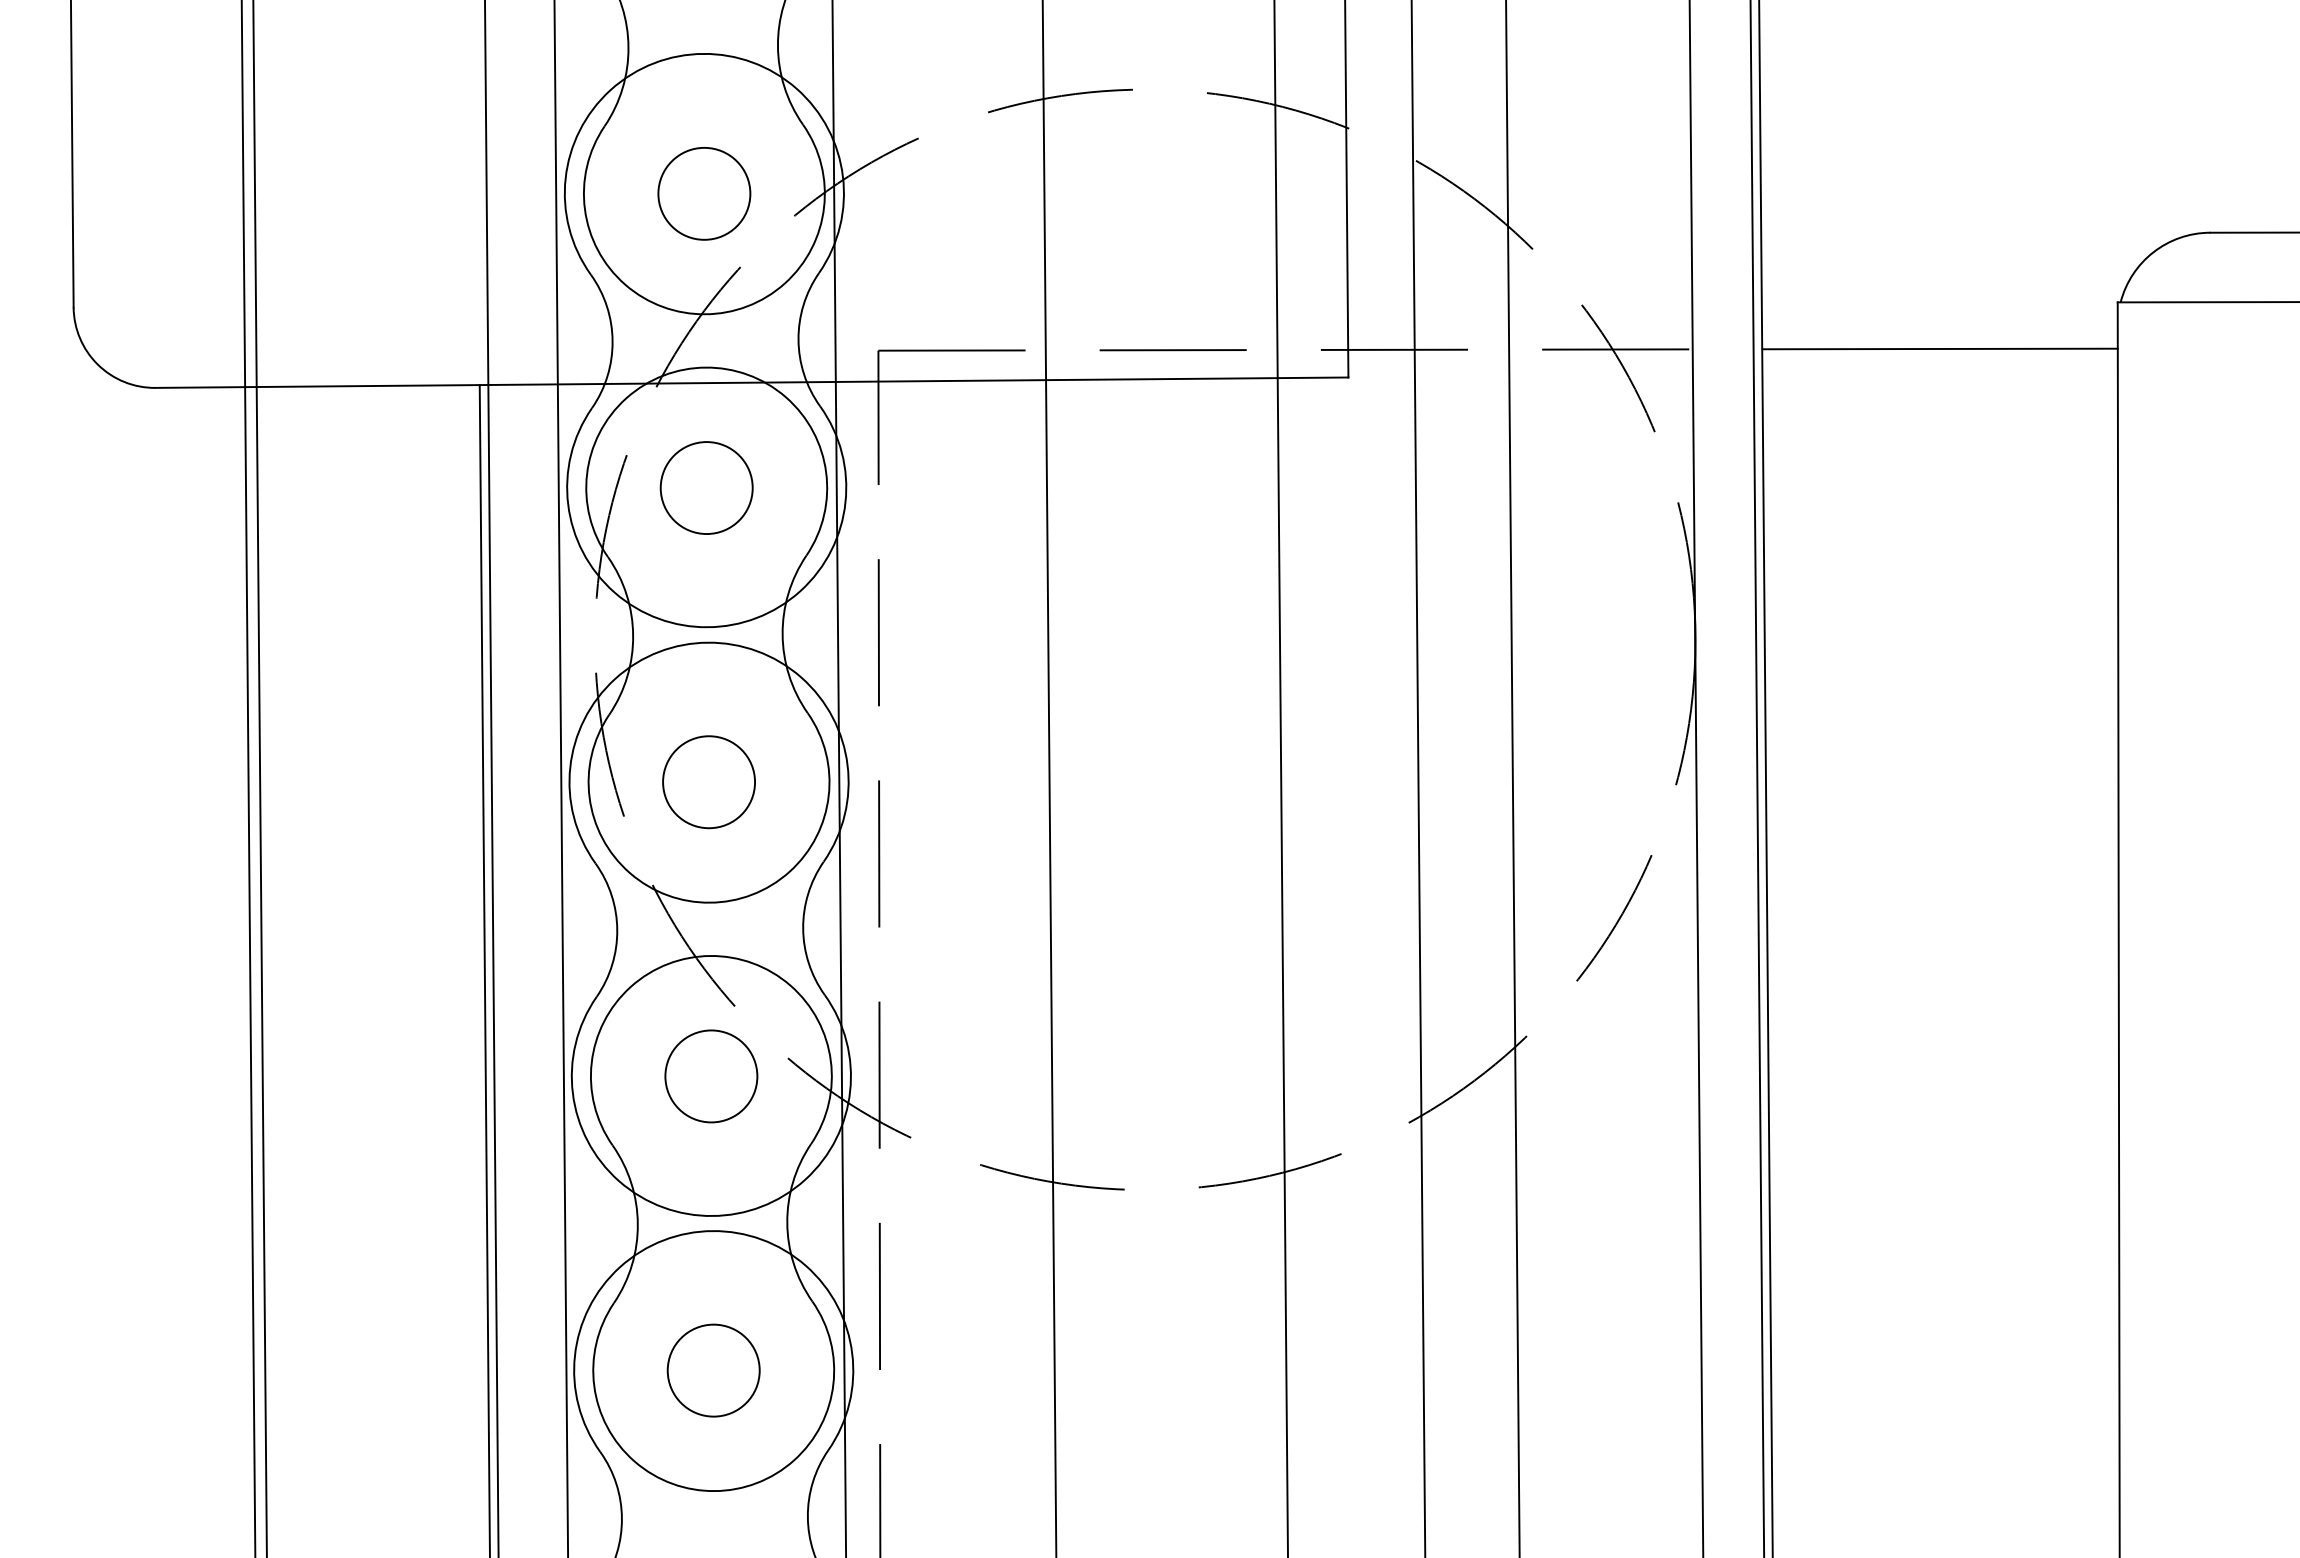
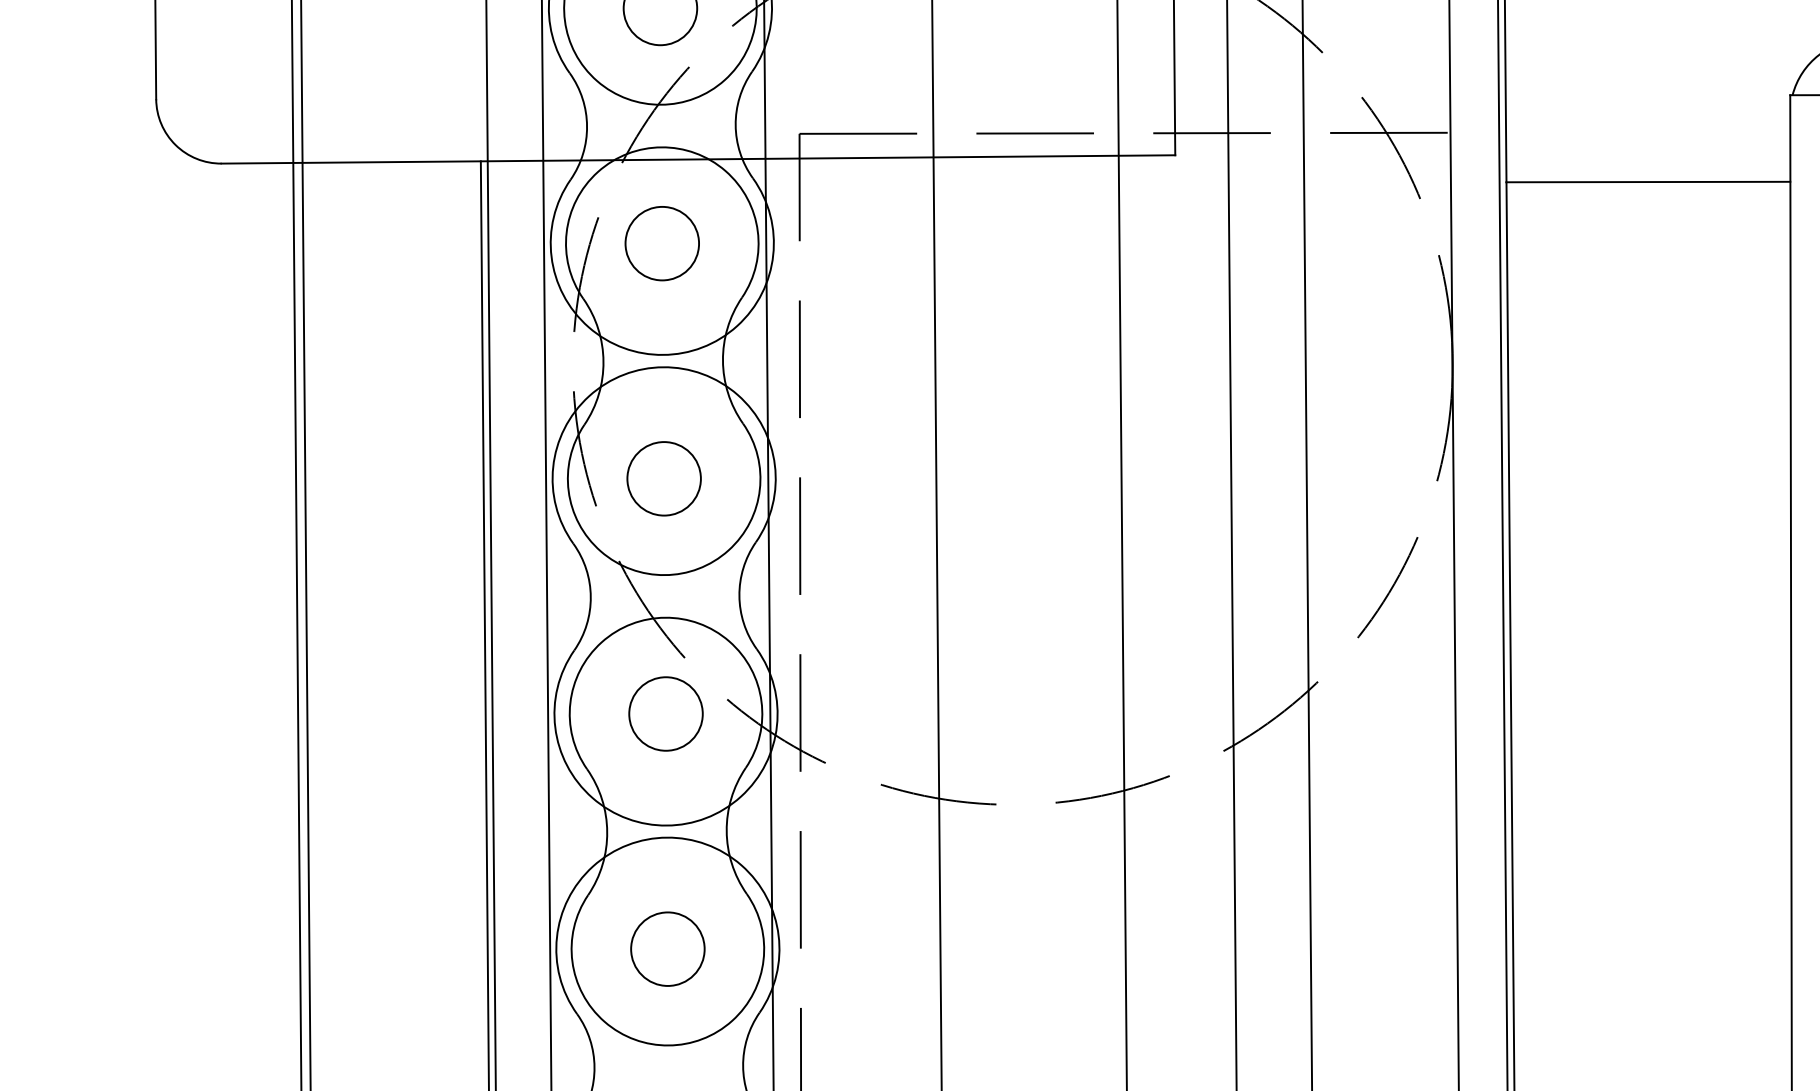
line: (1939, 348) -> (1647, 181), moved

